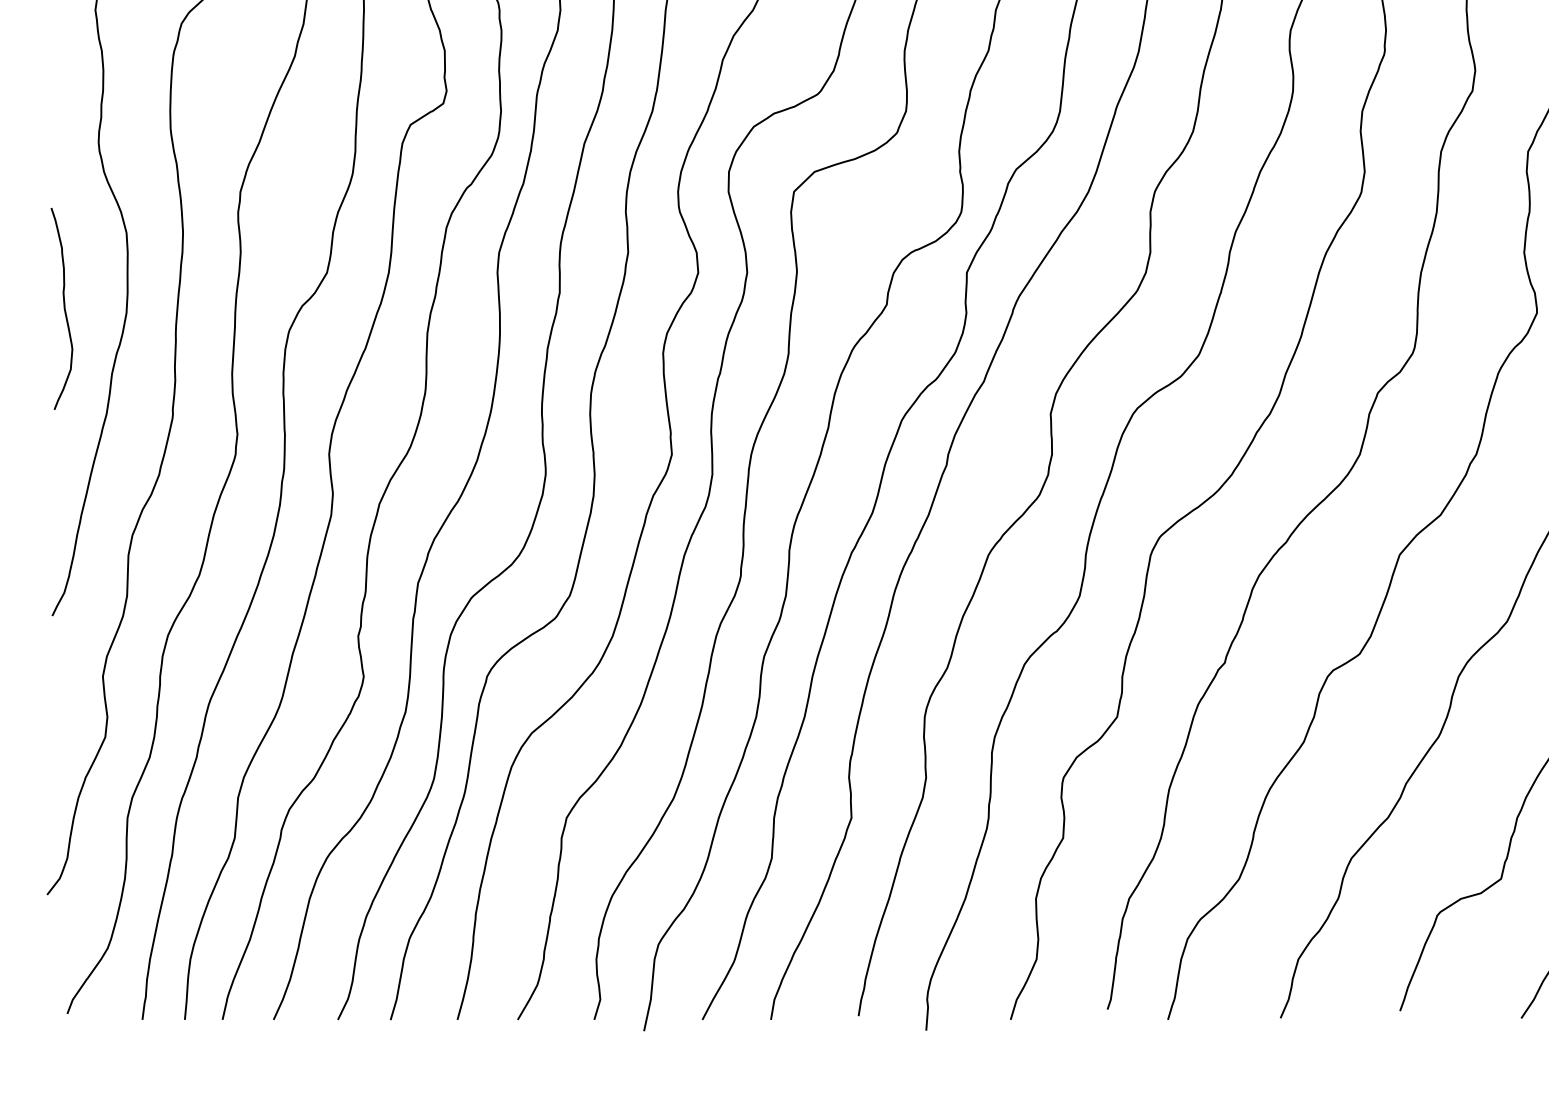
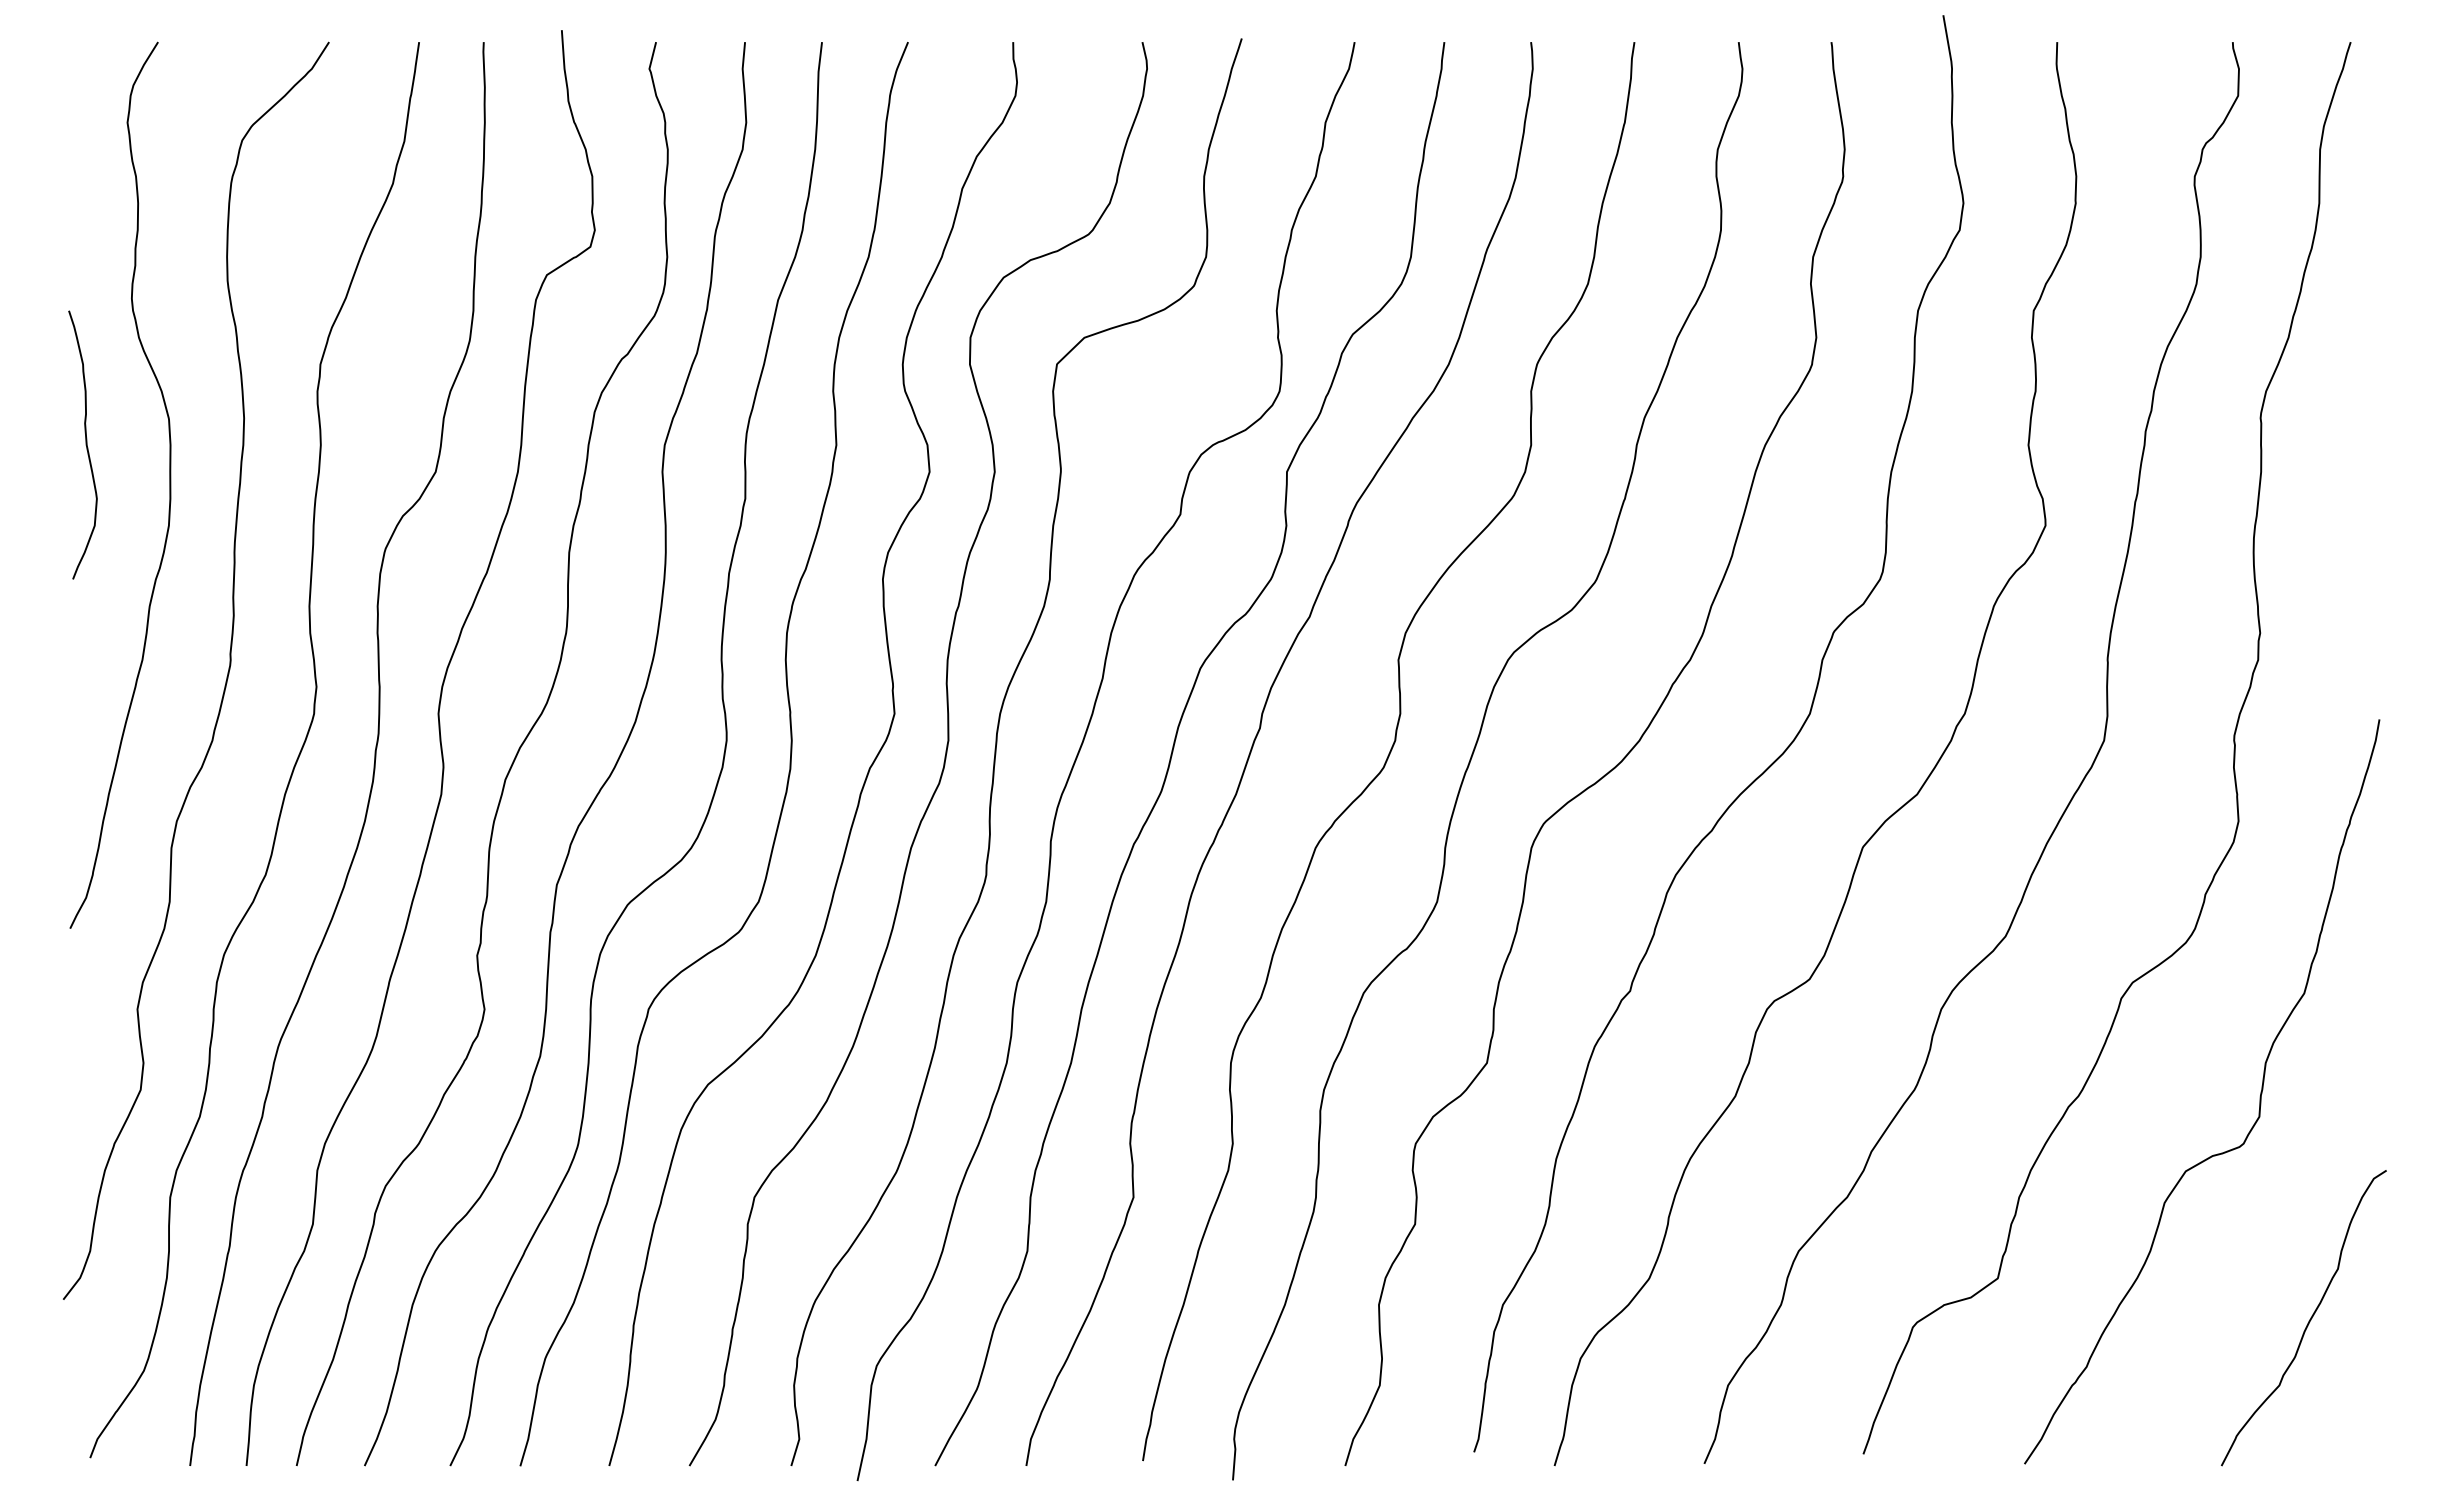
curve: (63, 308) -> (85, 444), moved

